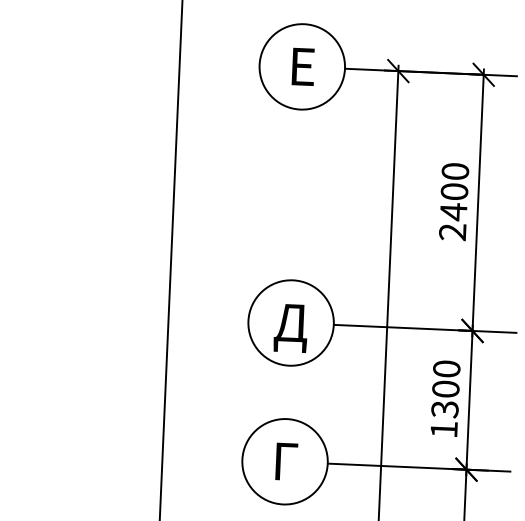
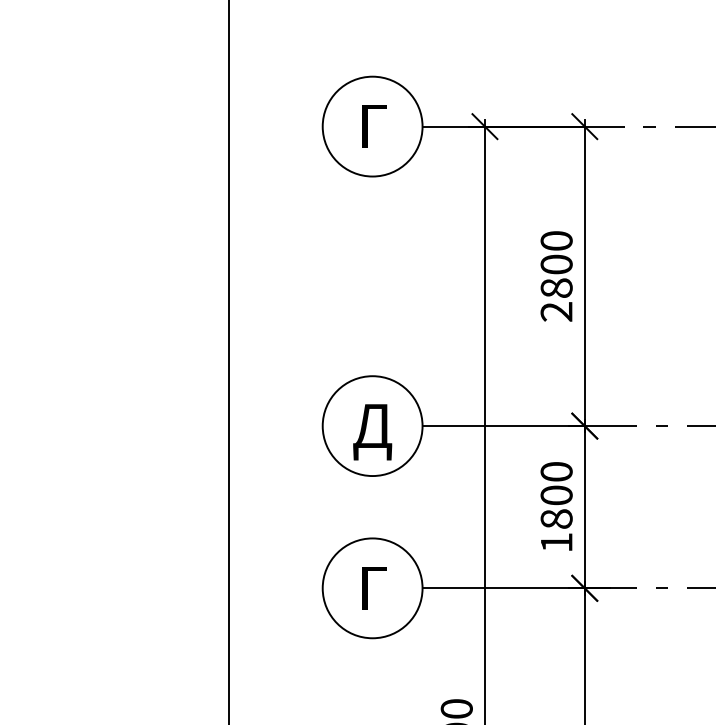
text: (303, 66) -> (373, 126), Е -> Г
text: (453, 212) -> (556, 288), 2400 -> 2800
text: (444, 409) -> (556, 519), 1300 -> 1800

